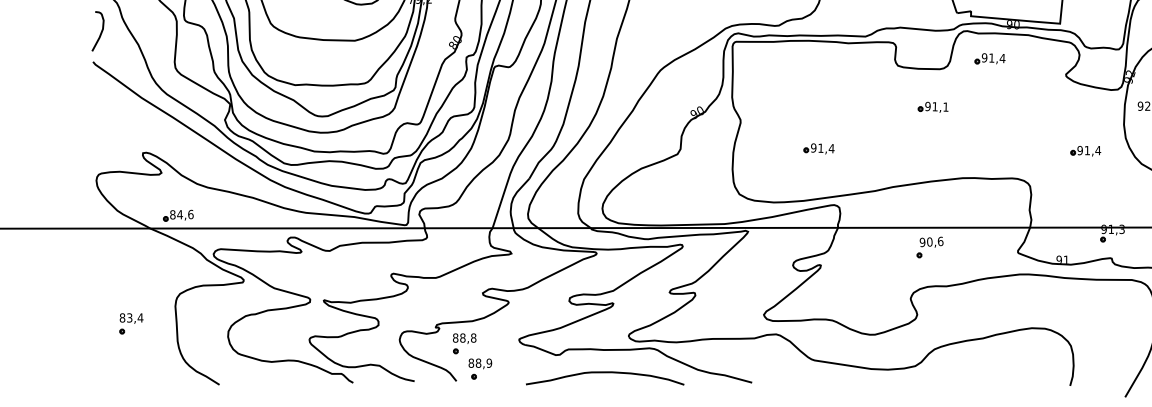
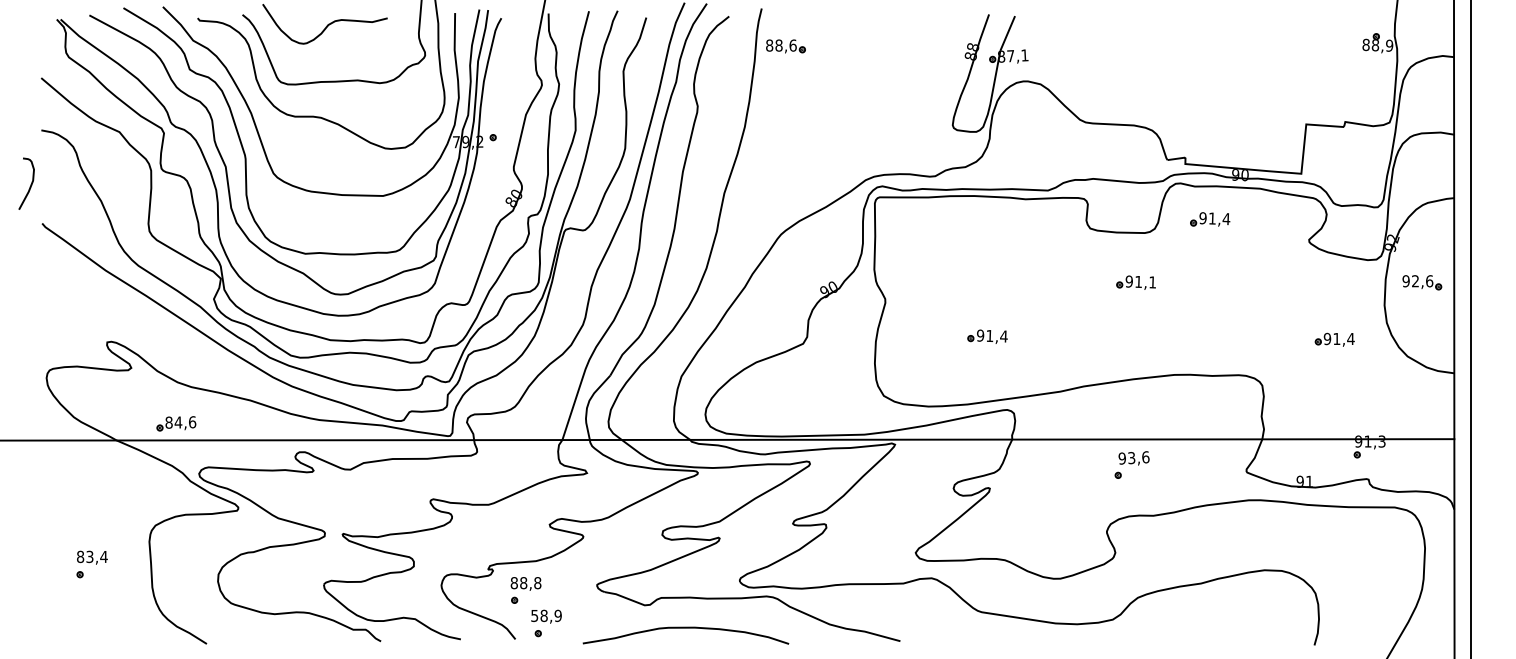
curve: (100, 31) -> (30, 184), moved
part: (178, 215) -> (176, 423), moved
text: (929, 242) -> (1131, 458), 90,6 -> 93,6
text: (471, 362) -> (534, 615), 88,9 -> 58,9
curve: (604, 372) -> (685, 628), moved

